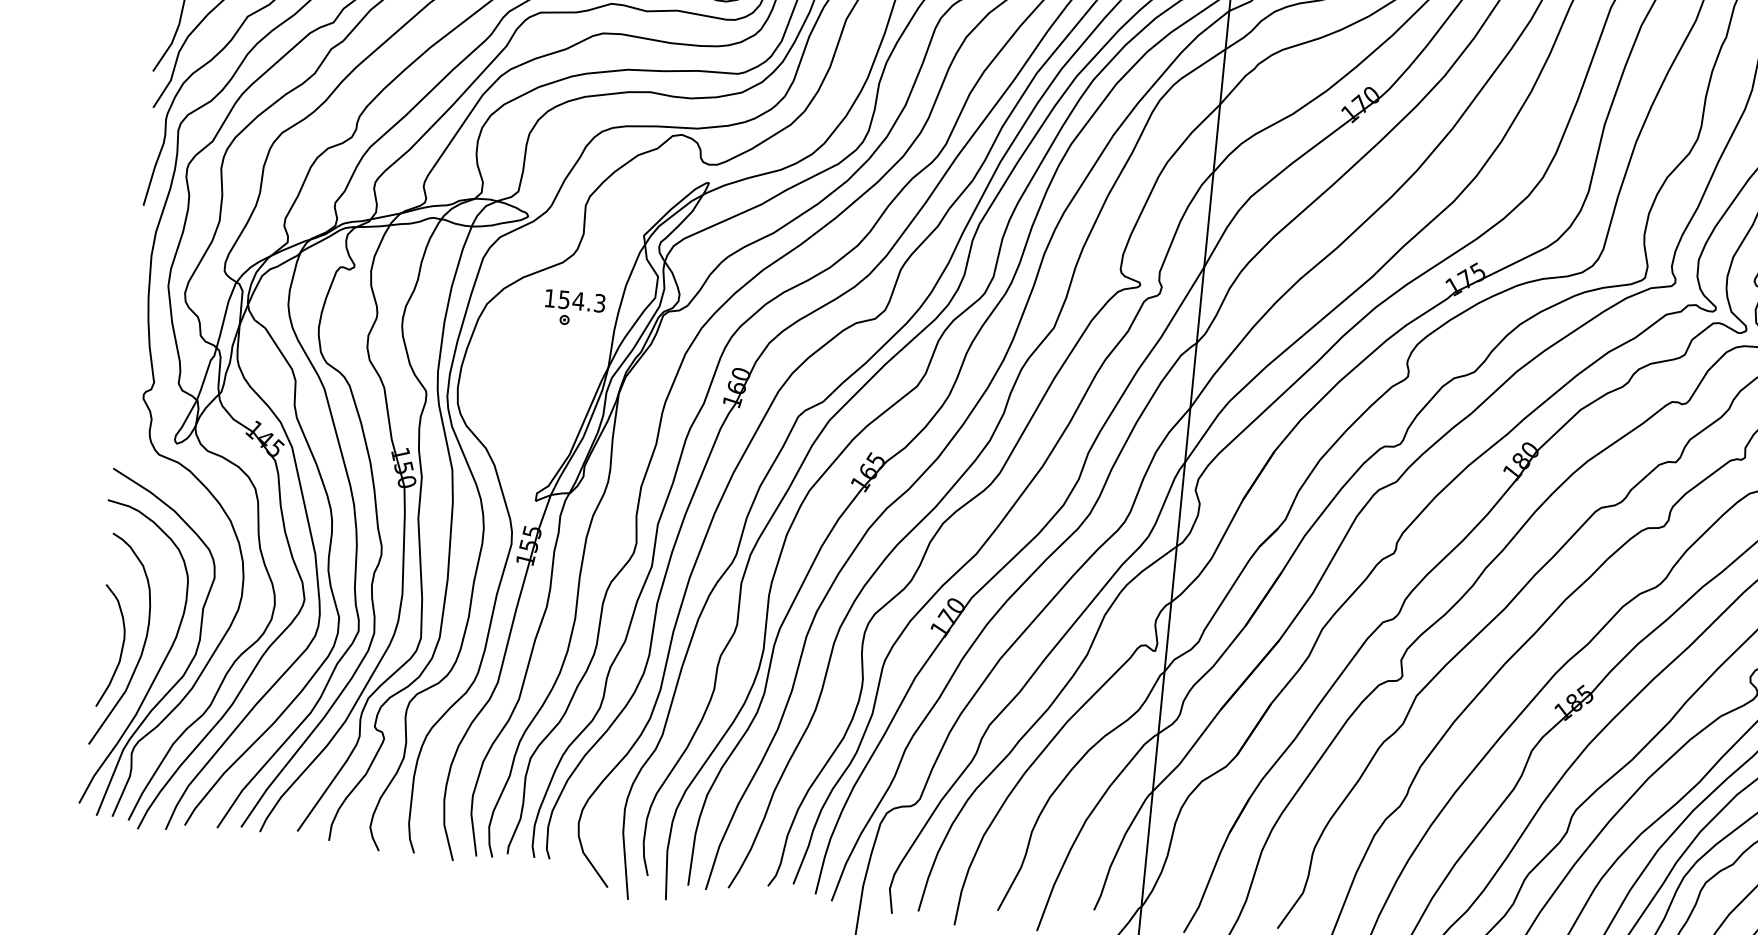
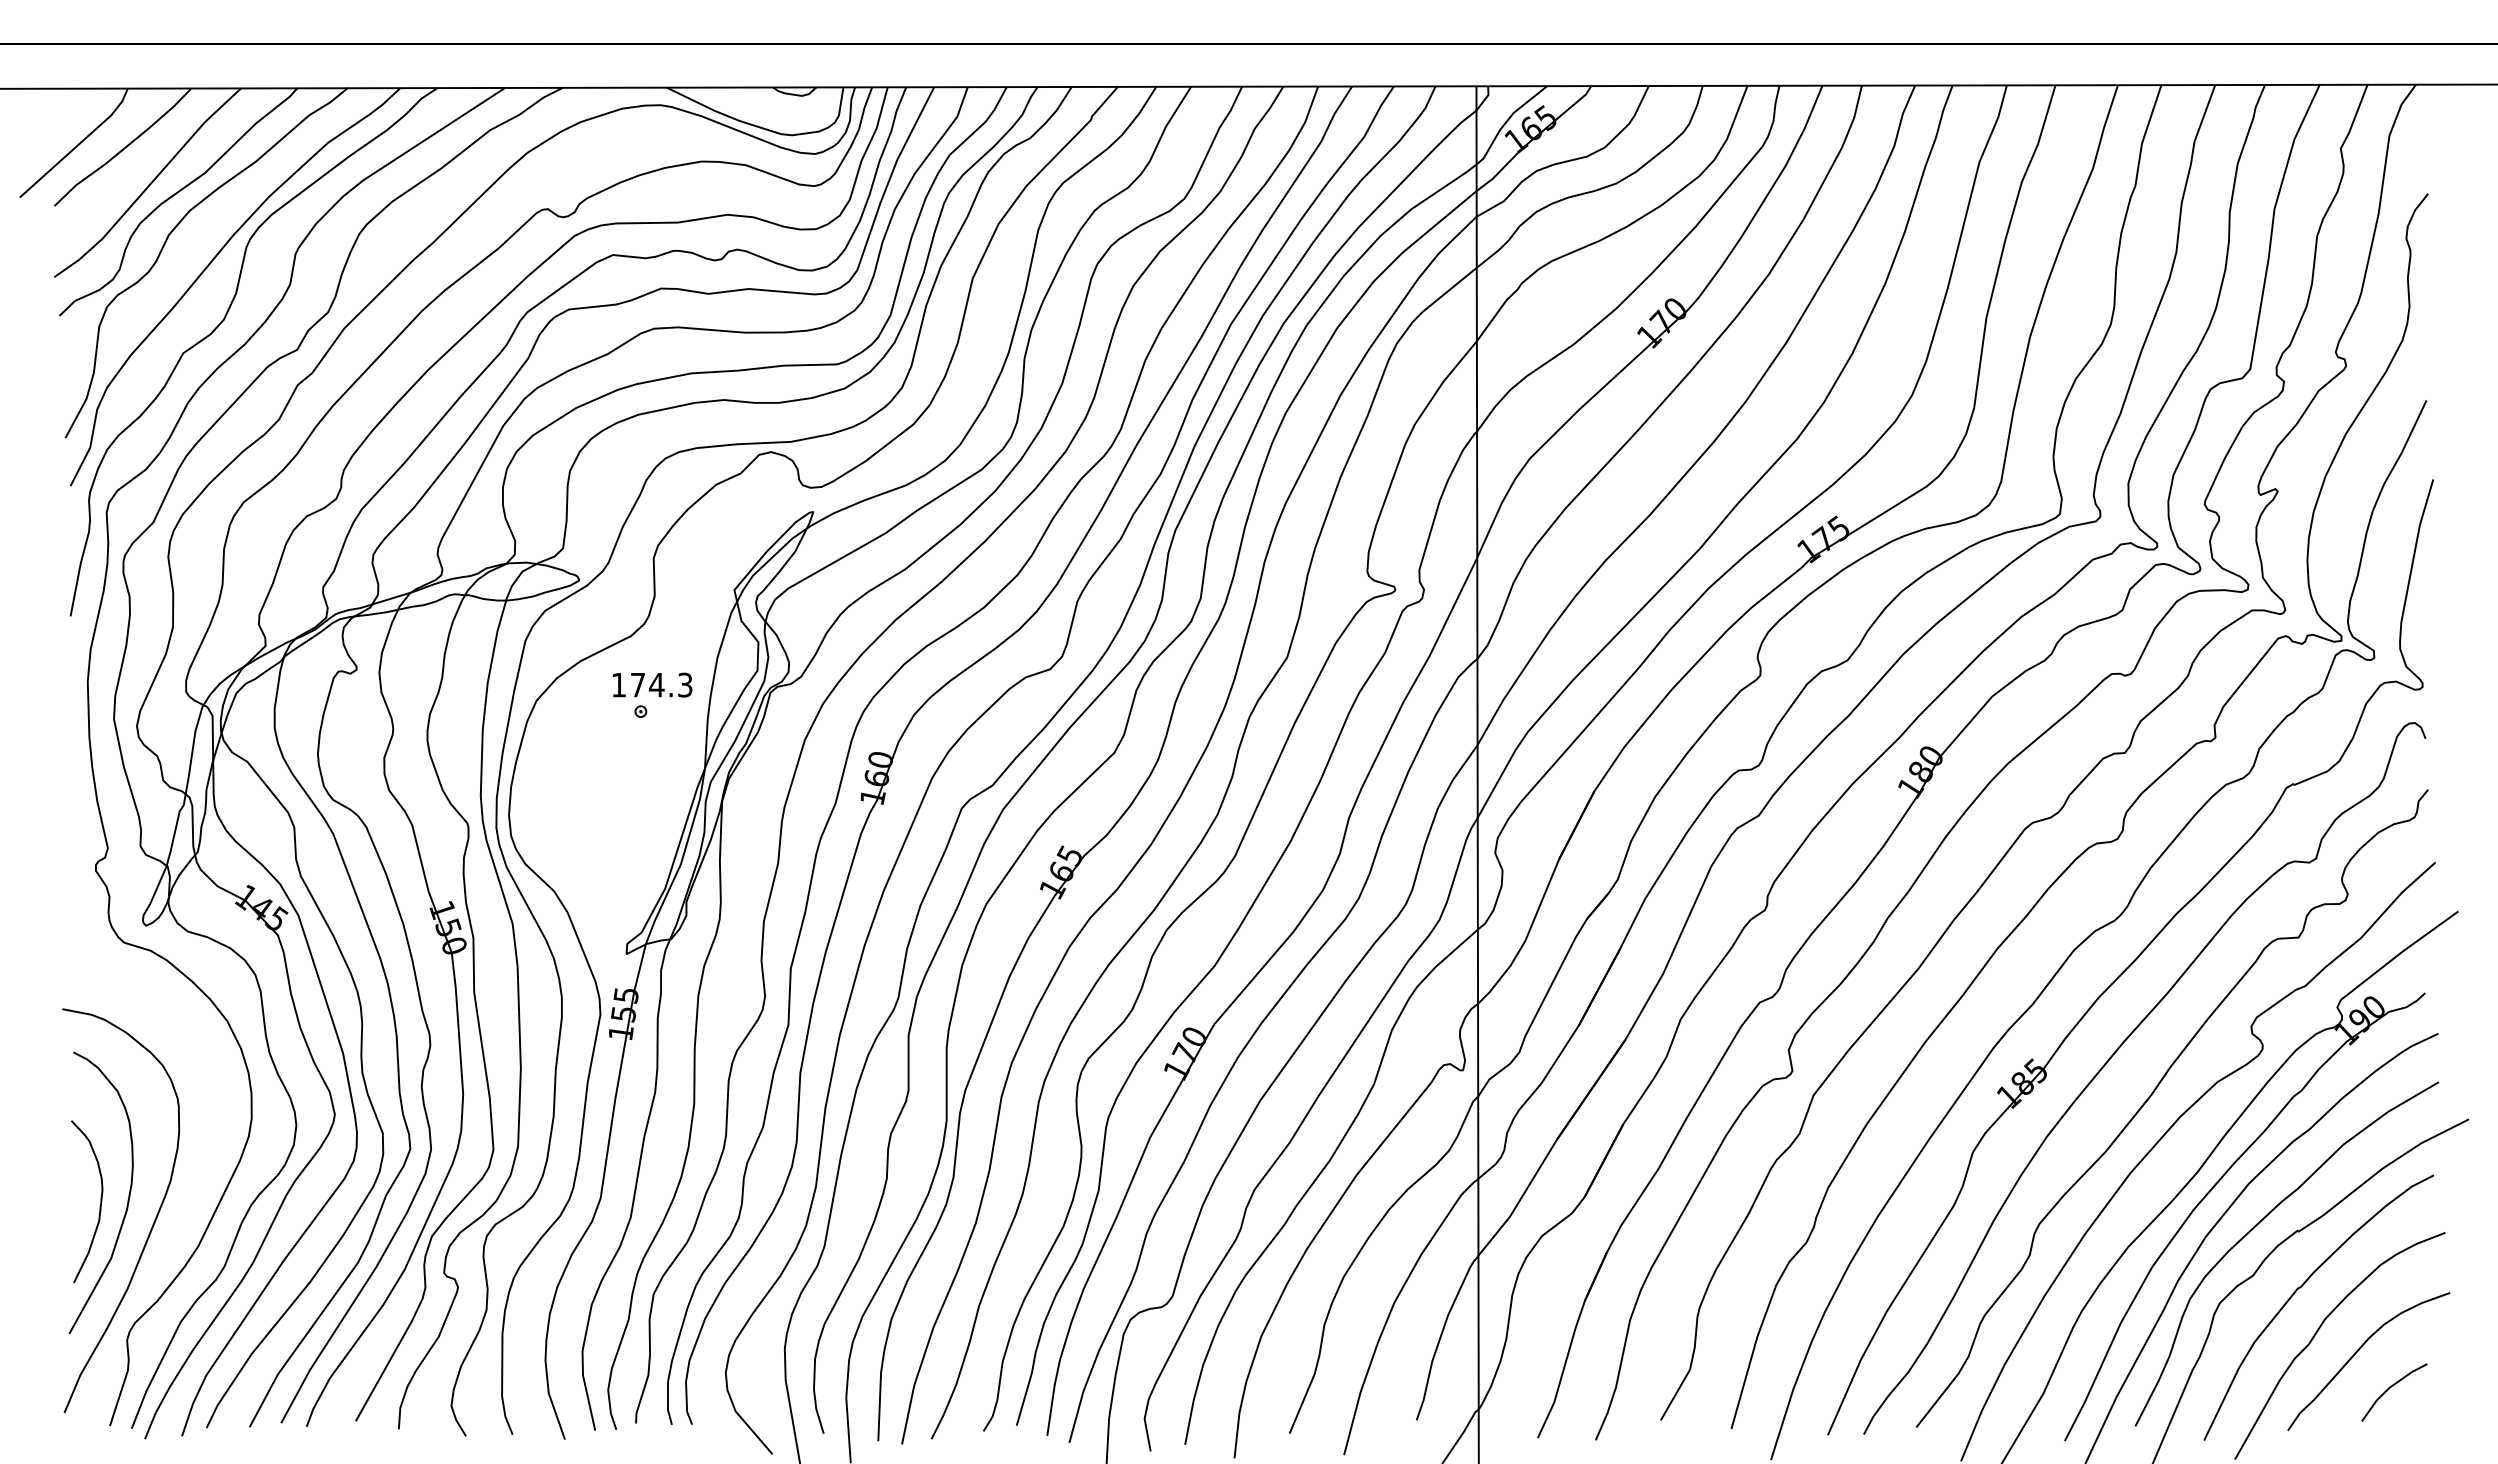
text: (564, 300) -> (637, 685), 154.3 -> 174.3
curve: (186, 668) -> (188, 1220), removed

